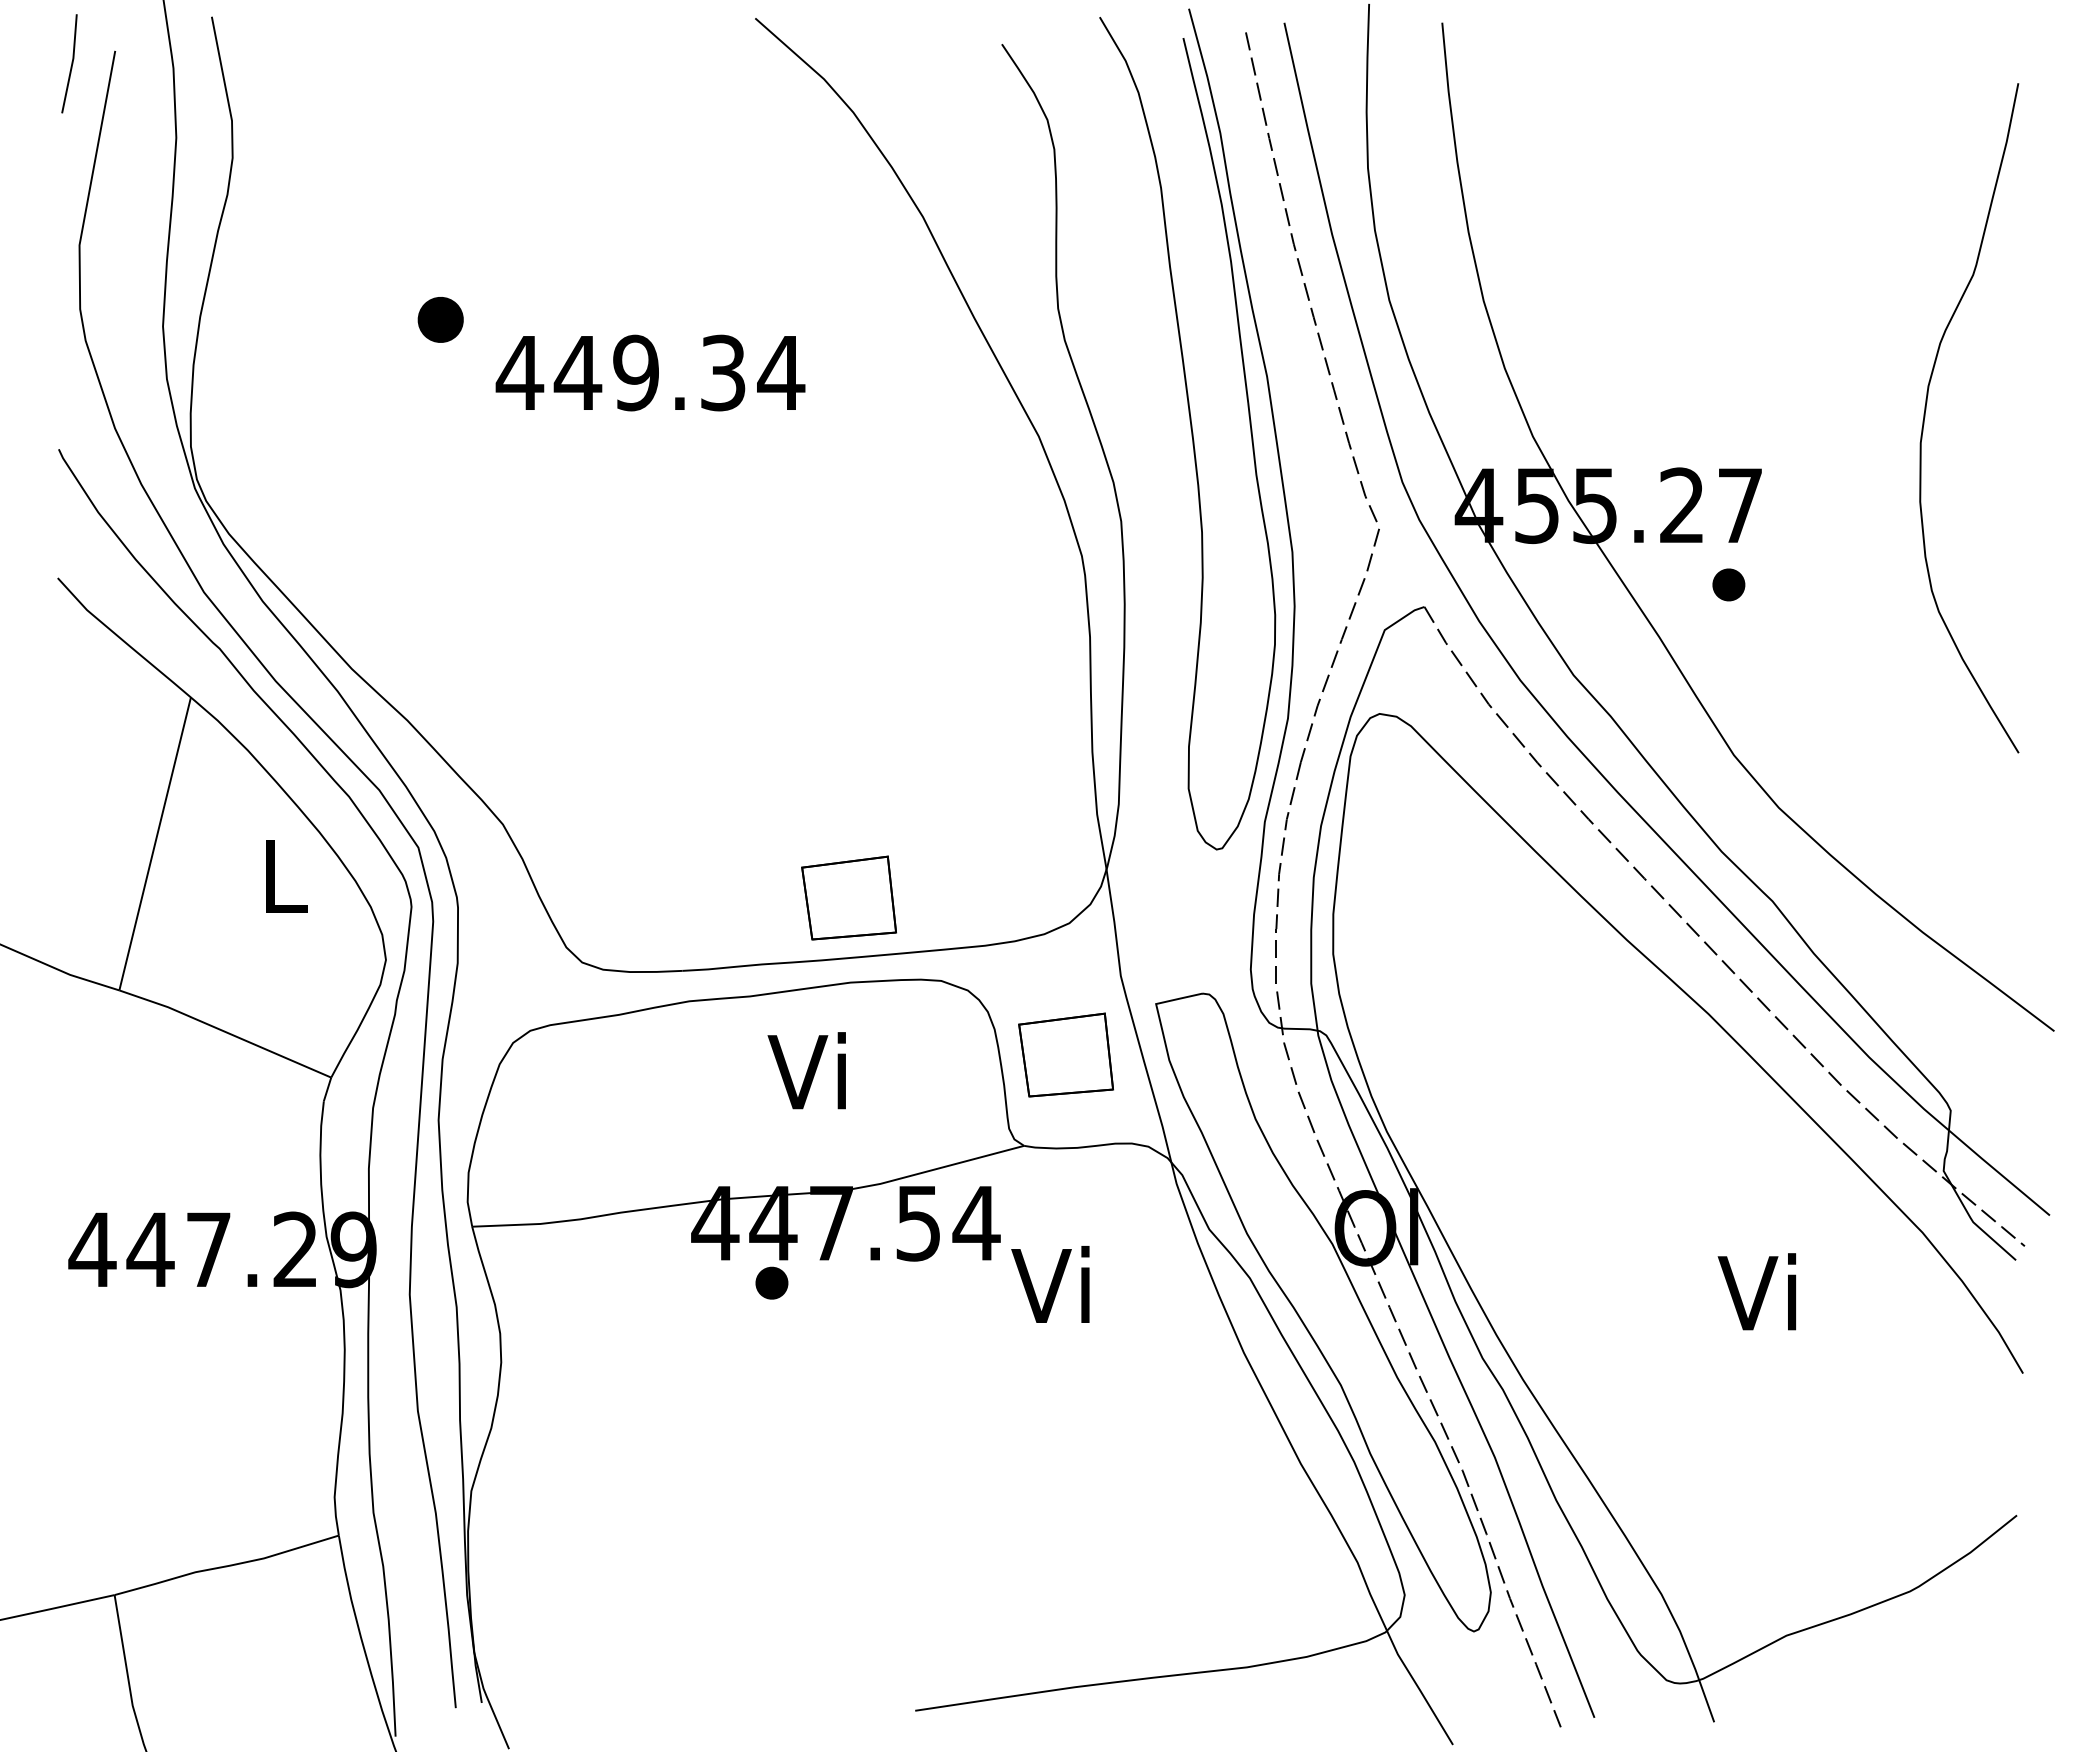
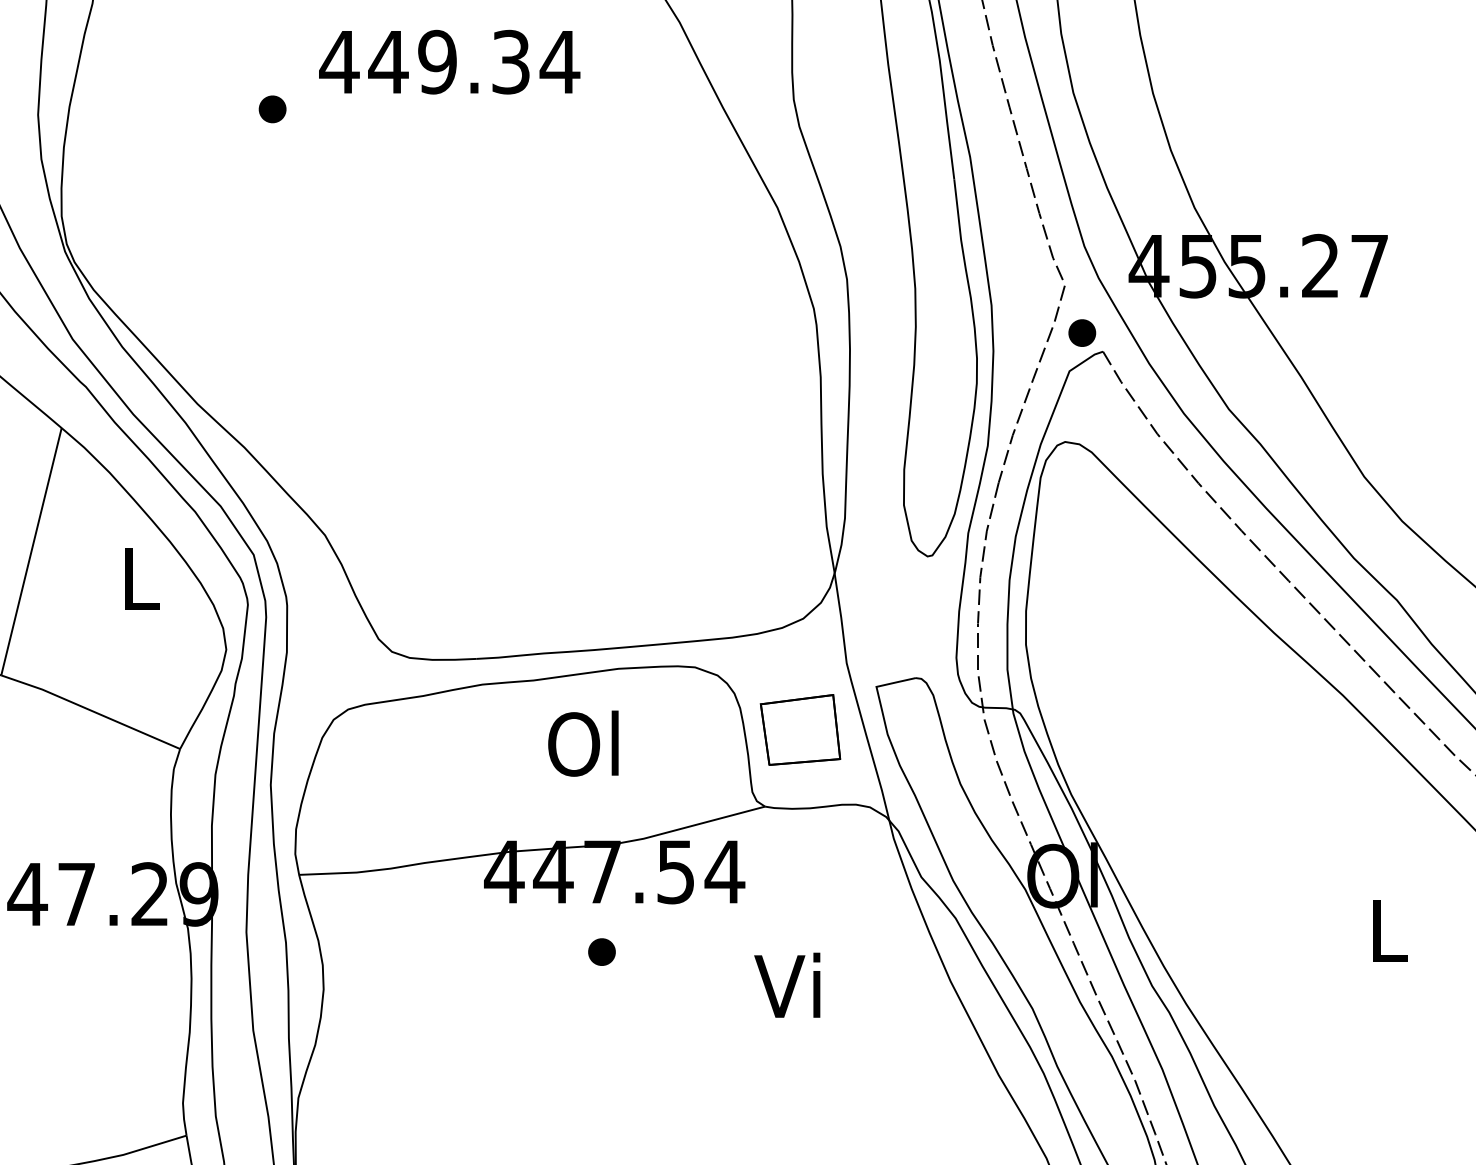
part: (440, 319) -> (272, 109), size x0.71
text: (650, 372) -> (449, 61), moved
part: (1728, 584) -> (1081, 332), moved
part: (848, 897) -> (616, 596), removed
text: (808, 1071) -> (583, 743), Vi -> Ol
part: (771, 1282) -> (601, 951), moved
text: (1050, 1284) -> (787, 985), moved
text: (1756, 1291) -> (1383, 929), Vi -> L

